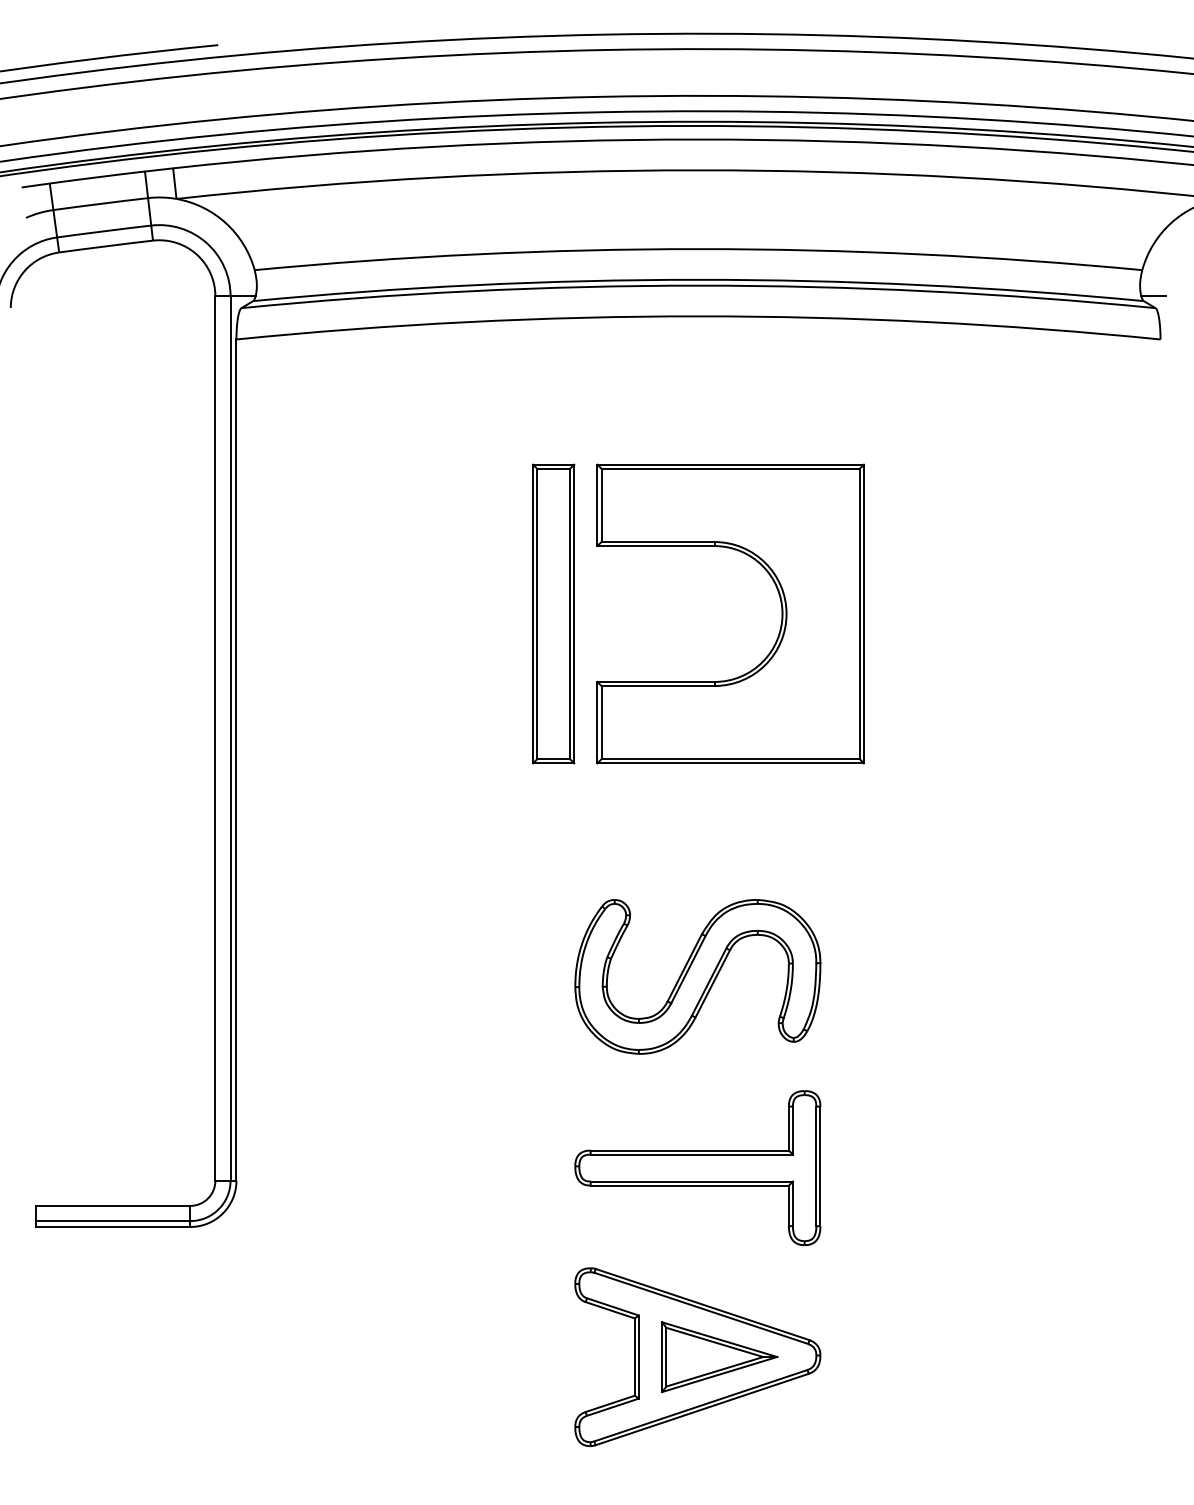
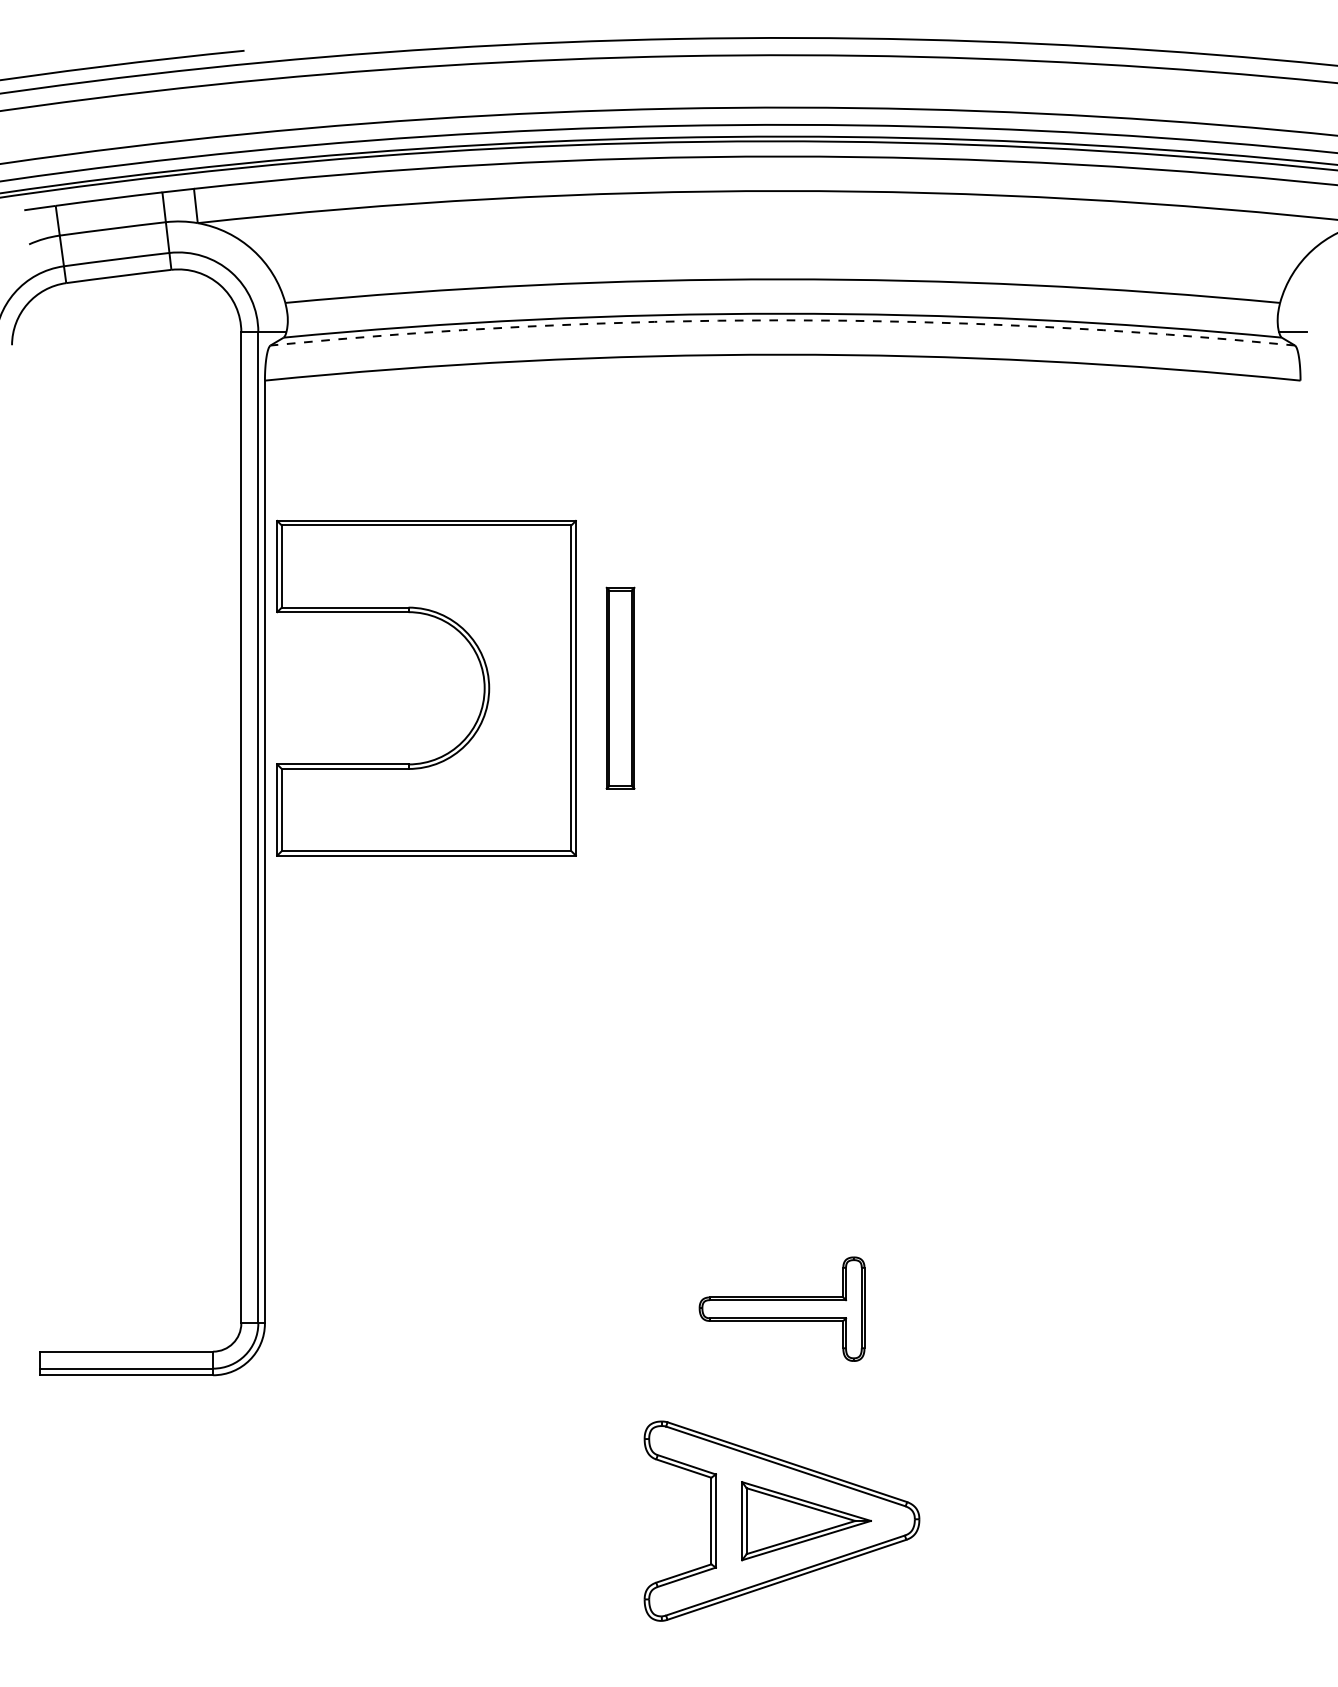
arc: (698, 285) -> (782, 320), solid -> dashed
part: (780, 603) -> (482, 676), moved
part: (553, 613) -> (620, 687), size x0.6
part: (697, 976) -> (781, 1094), removed
part: (697, 1167) -> (781, 1308), size x0.6

